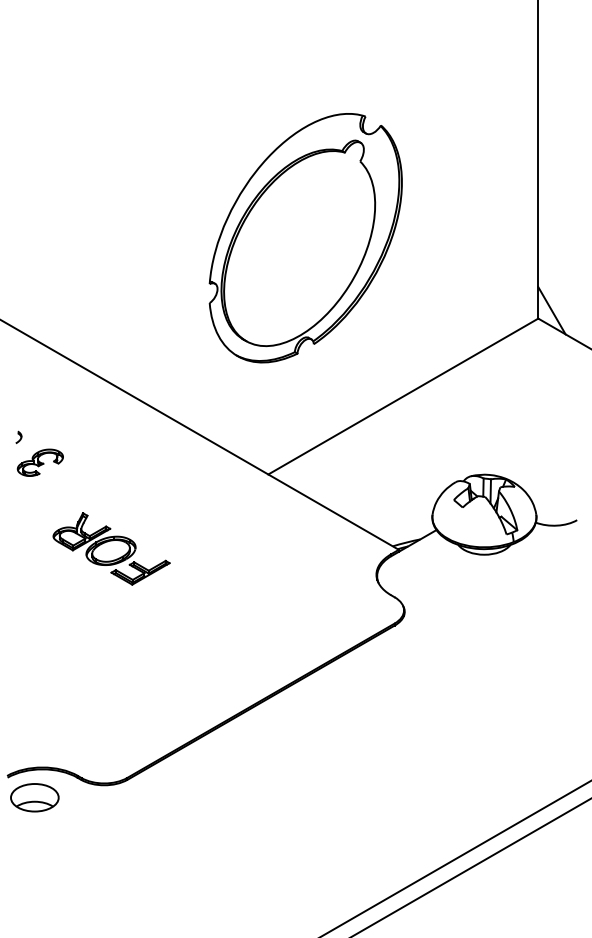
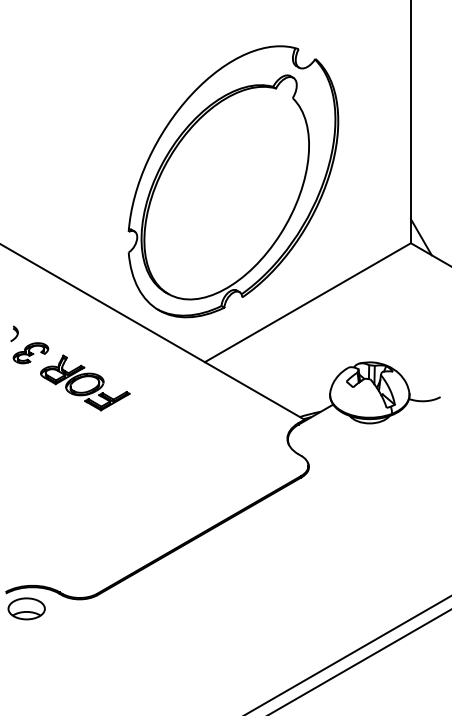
part: (305, 237) -> (233, 181), size x1.43
part: (18, 436) -> (14, 333), size x1.67
part: (111, 548) -> (85, 382), moved

